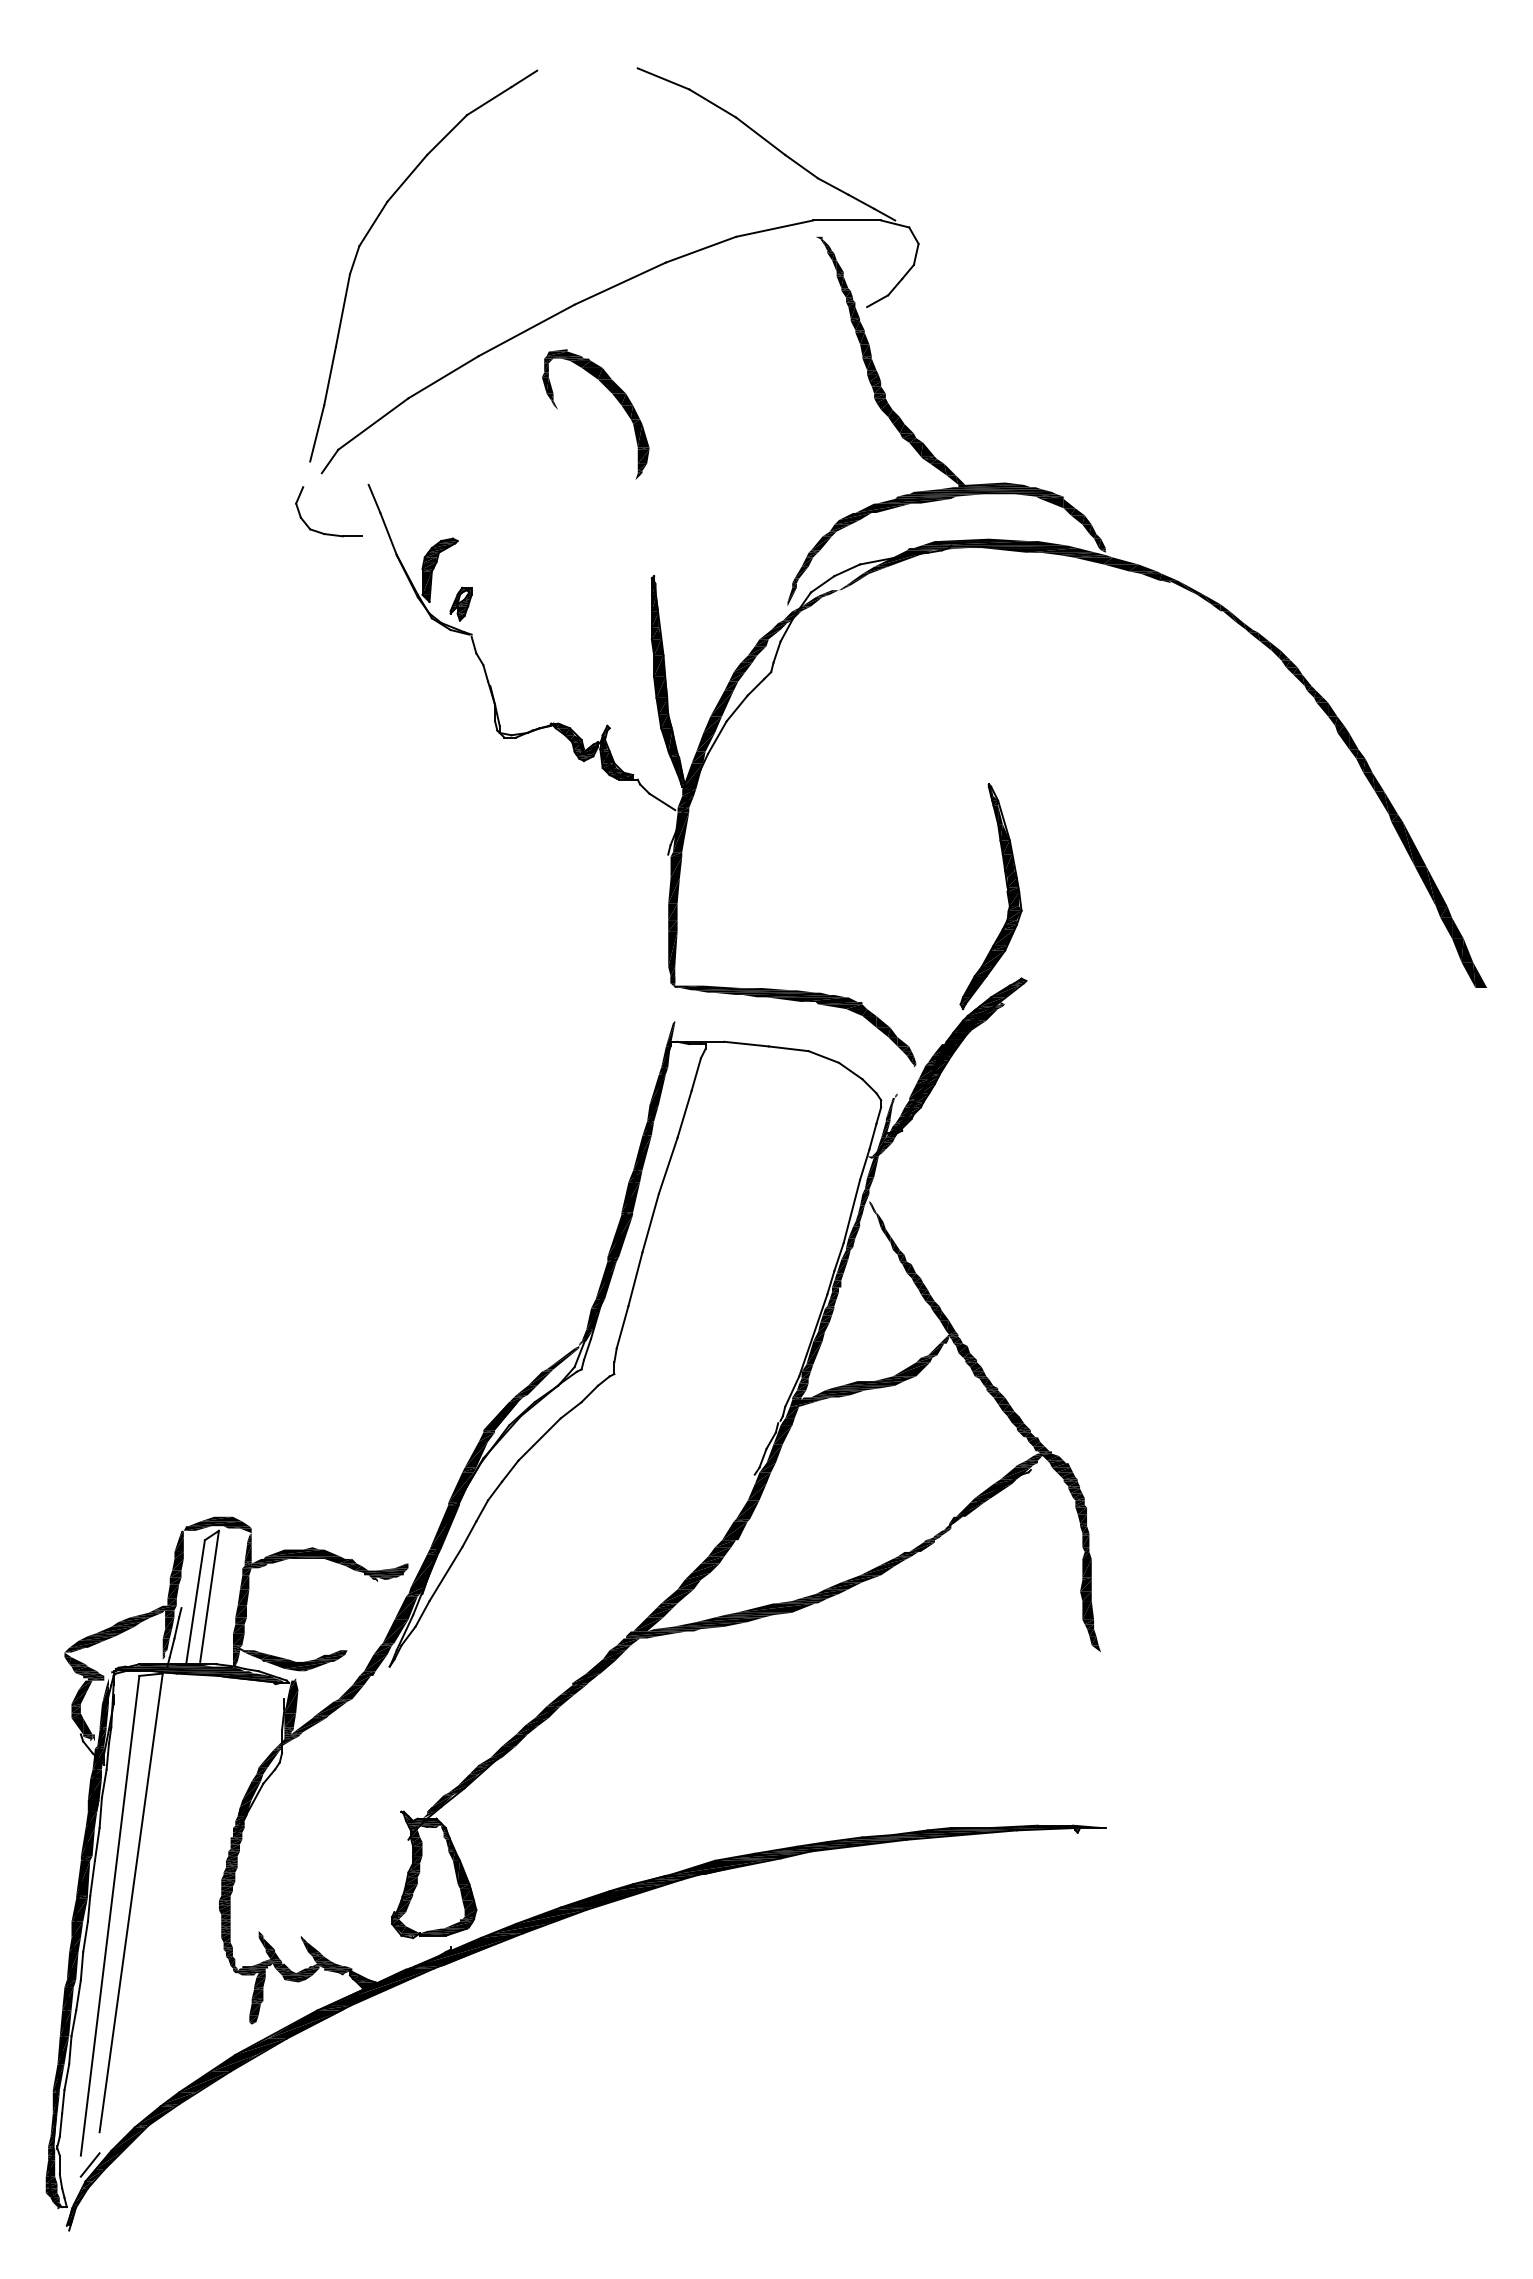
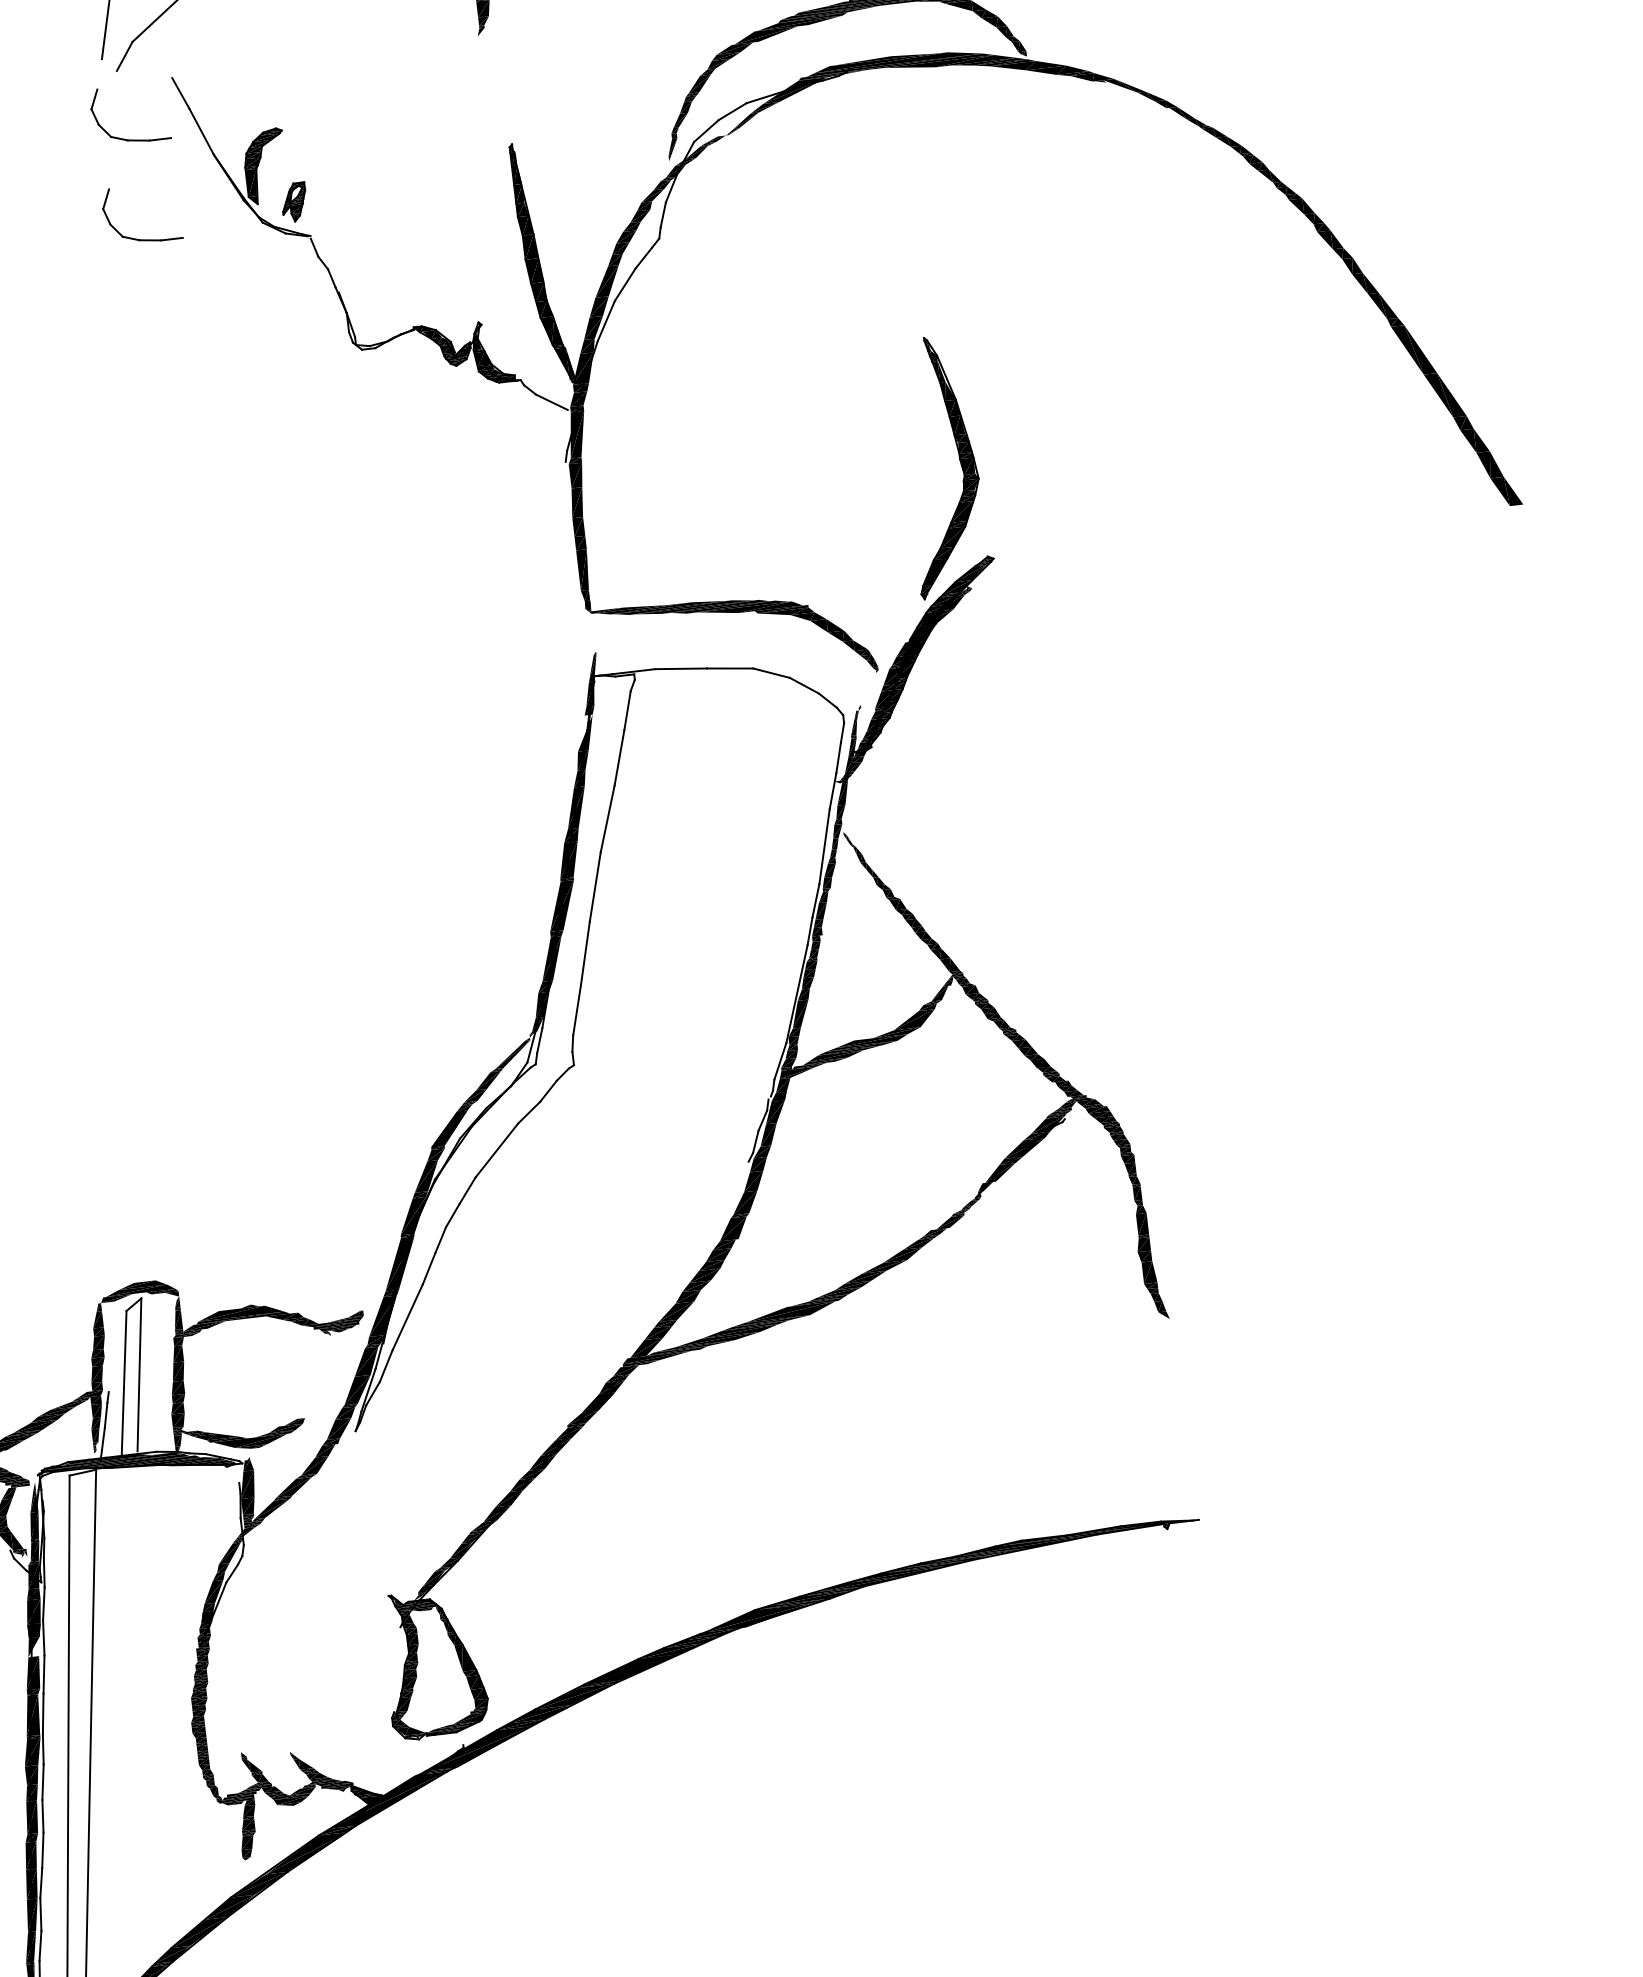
part: (320, 618) -> (134, 237), added
fill: (657, 1089) -> (585, 732), removed
fill: (91, 1819) -> (34, 1646), removed

